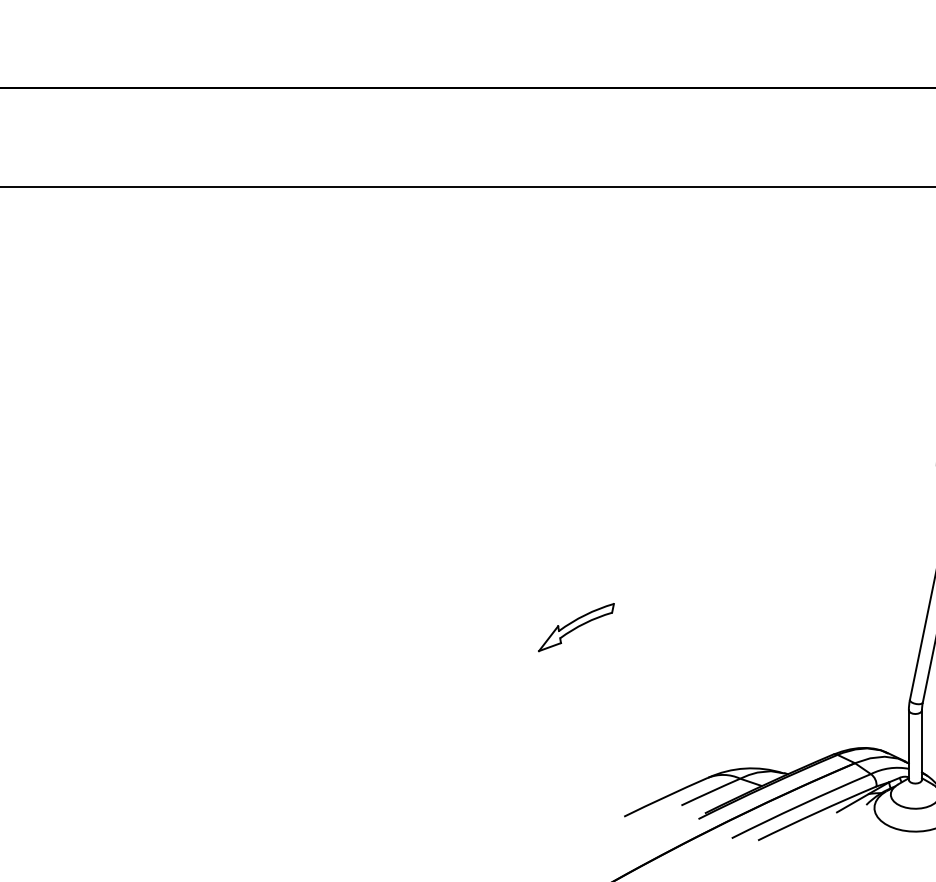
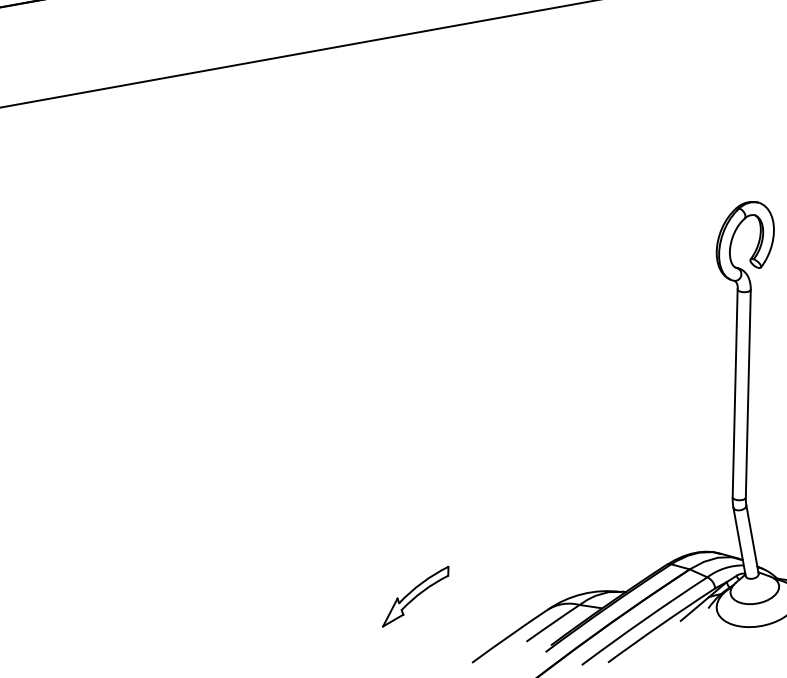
part: (576, 627) -> (415, 596), moved

